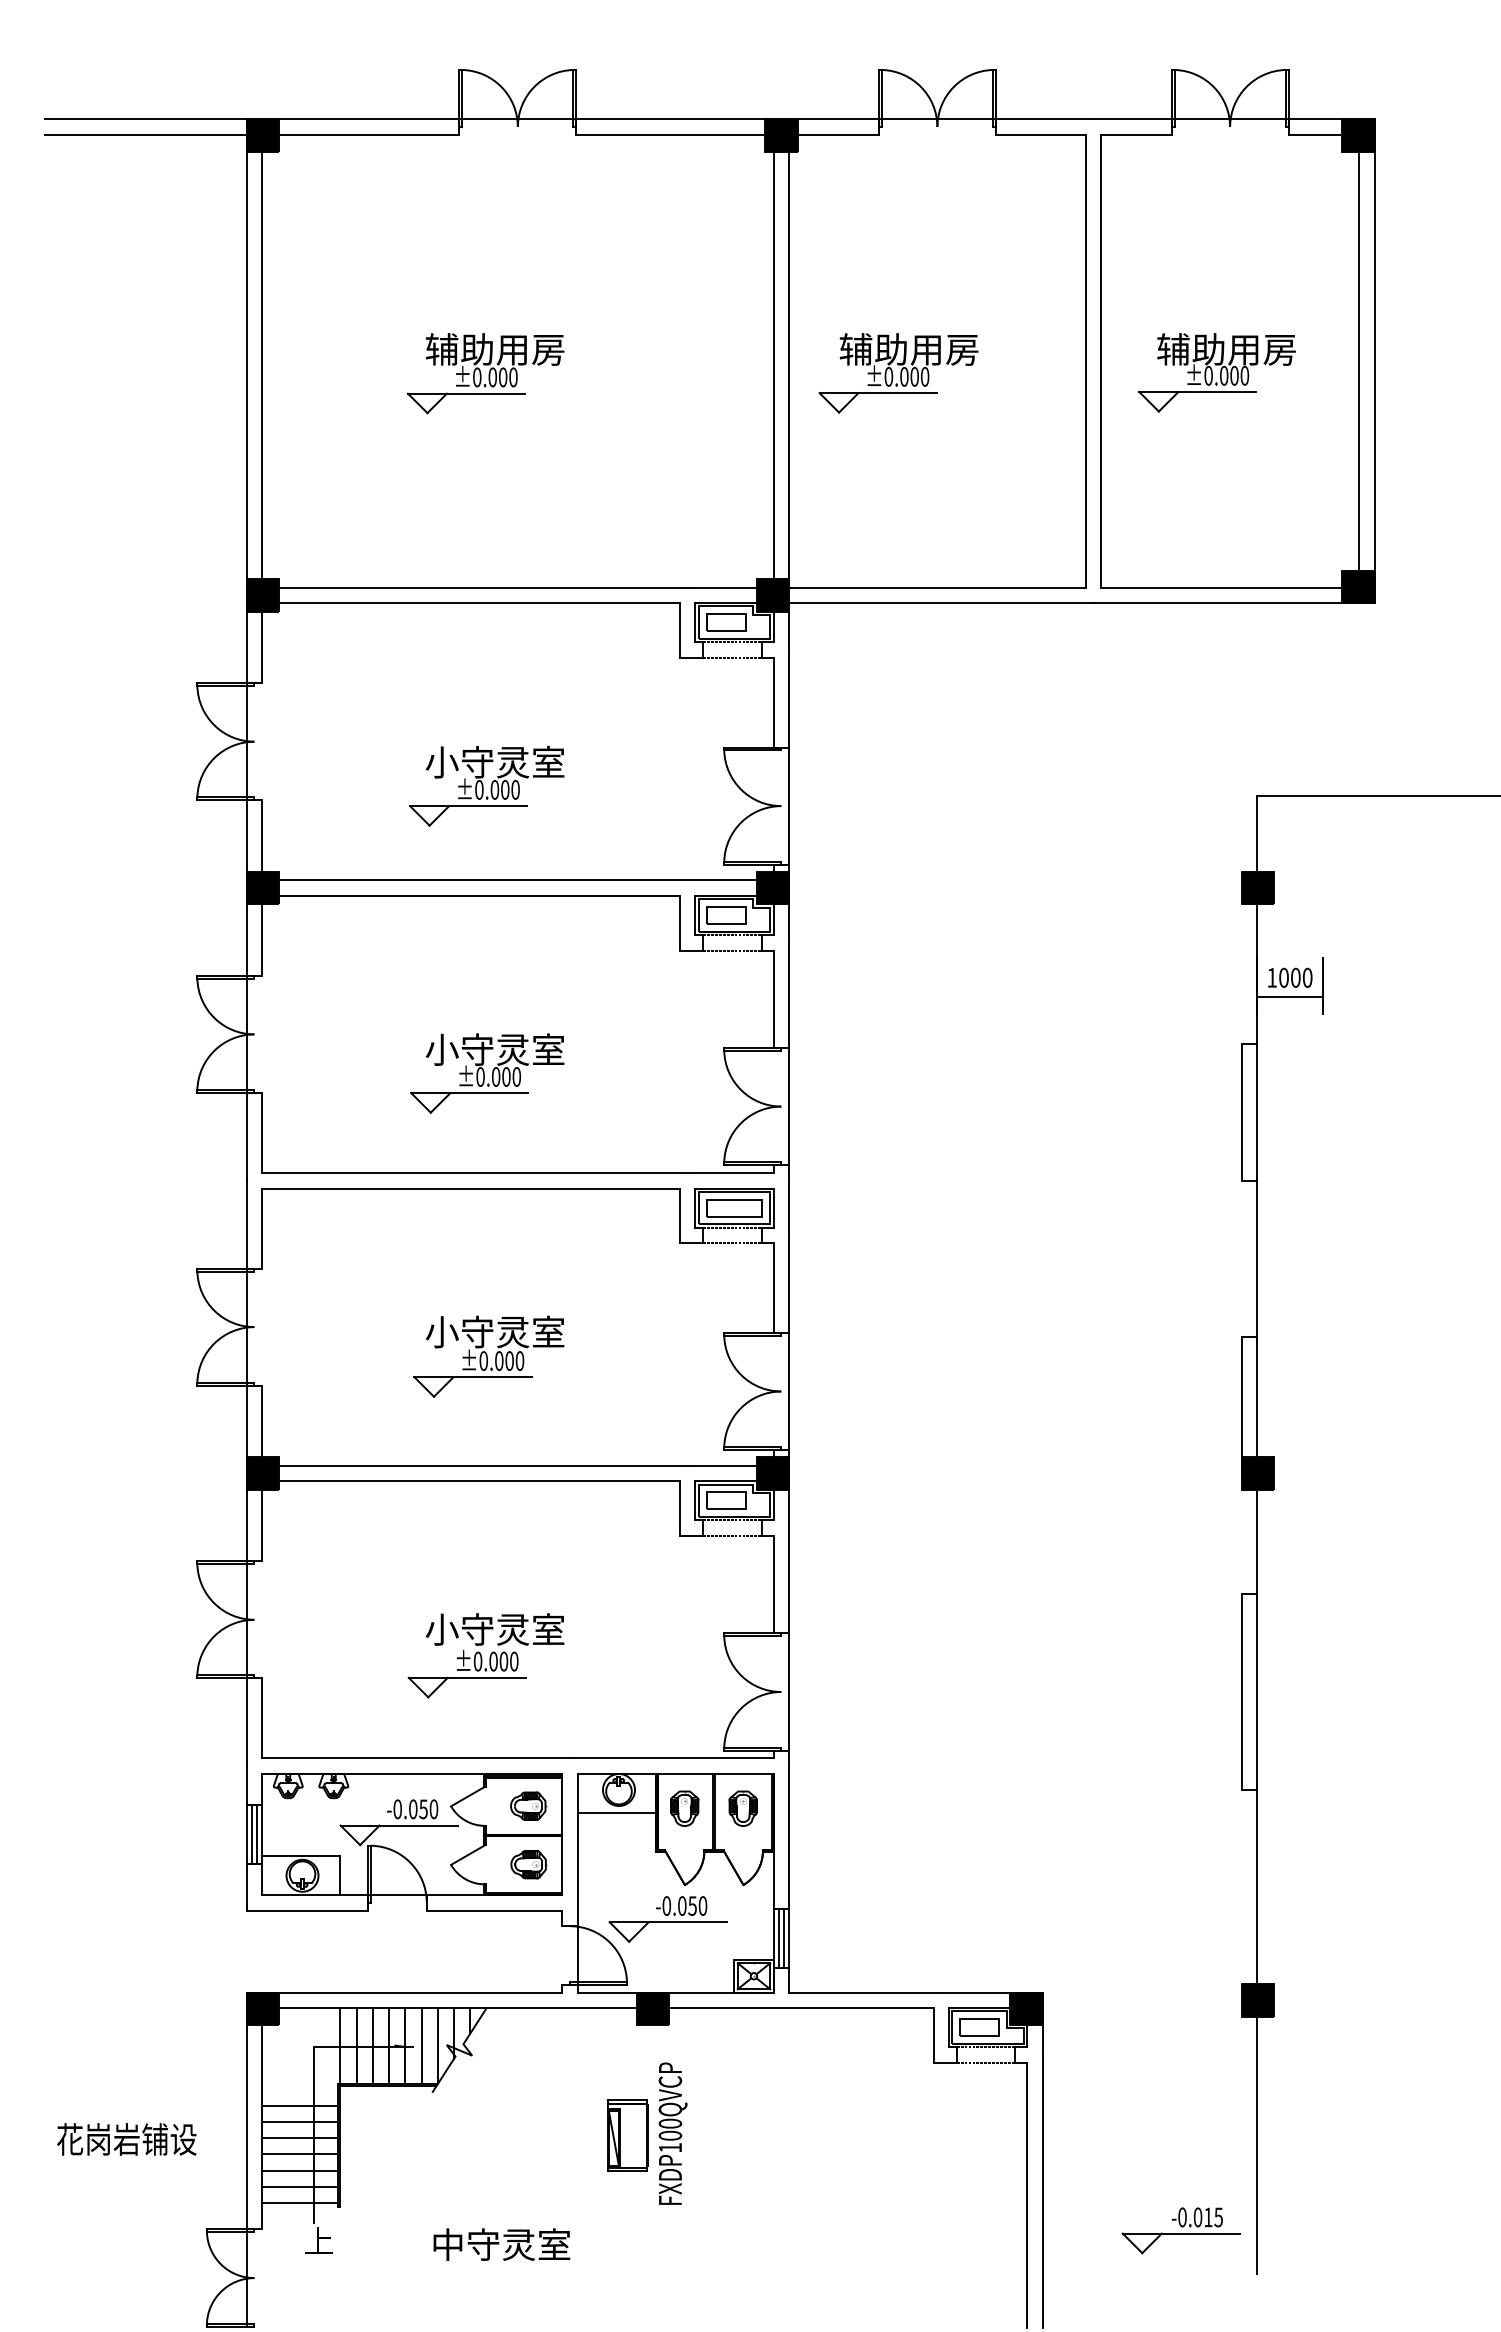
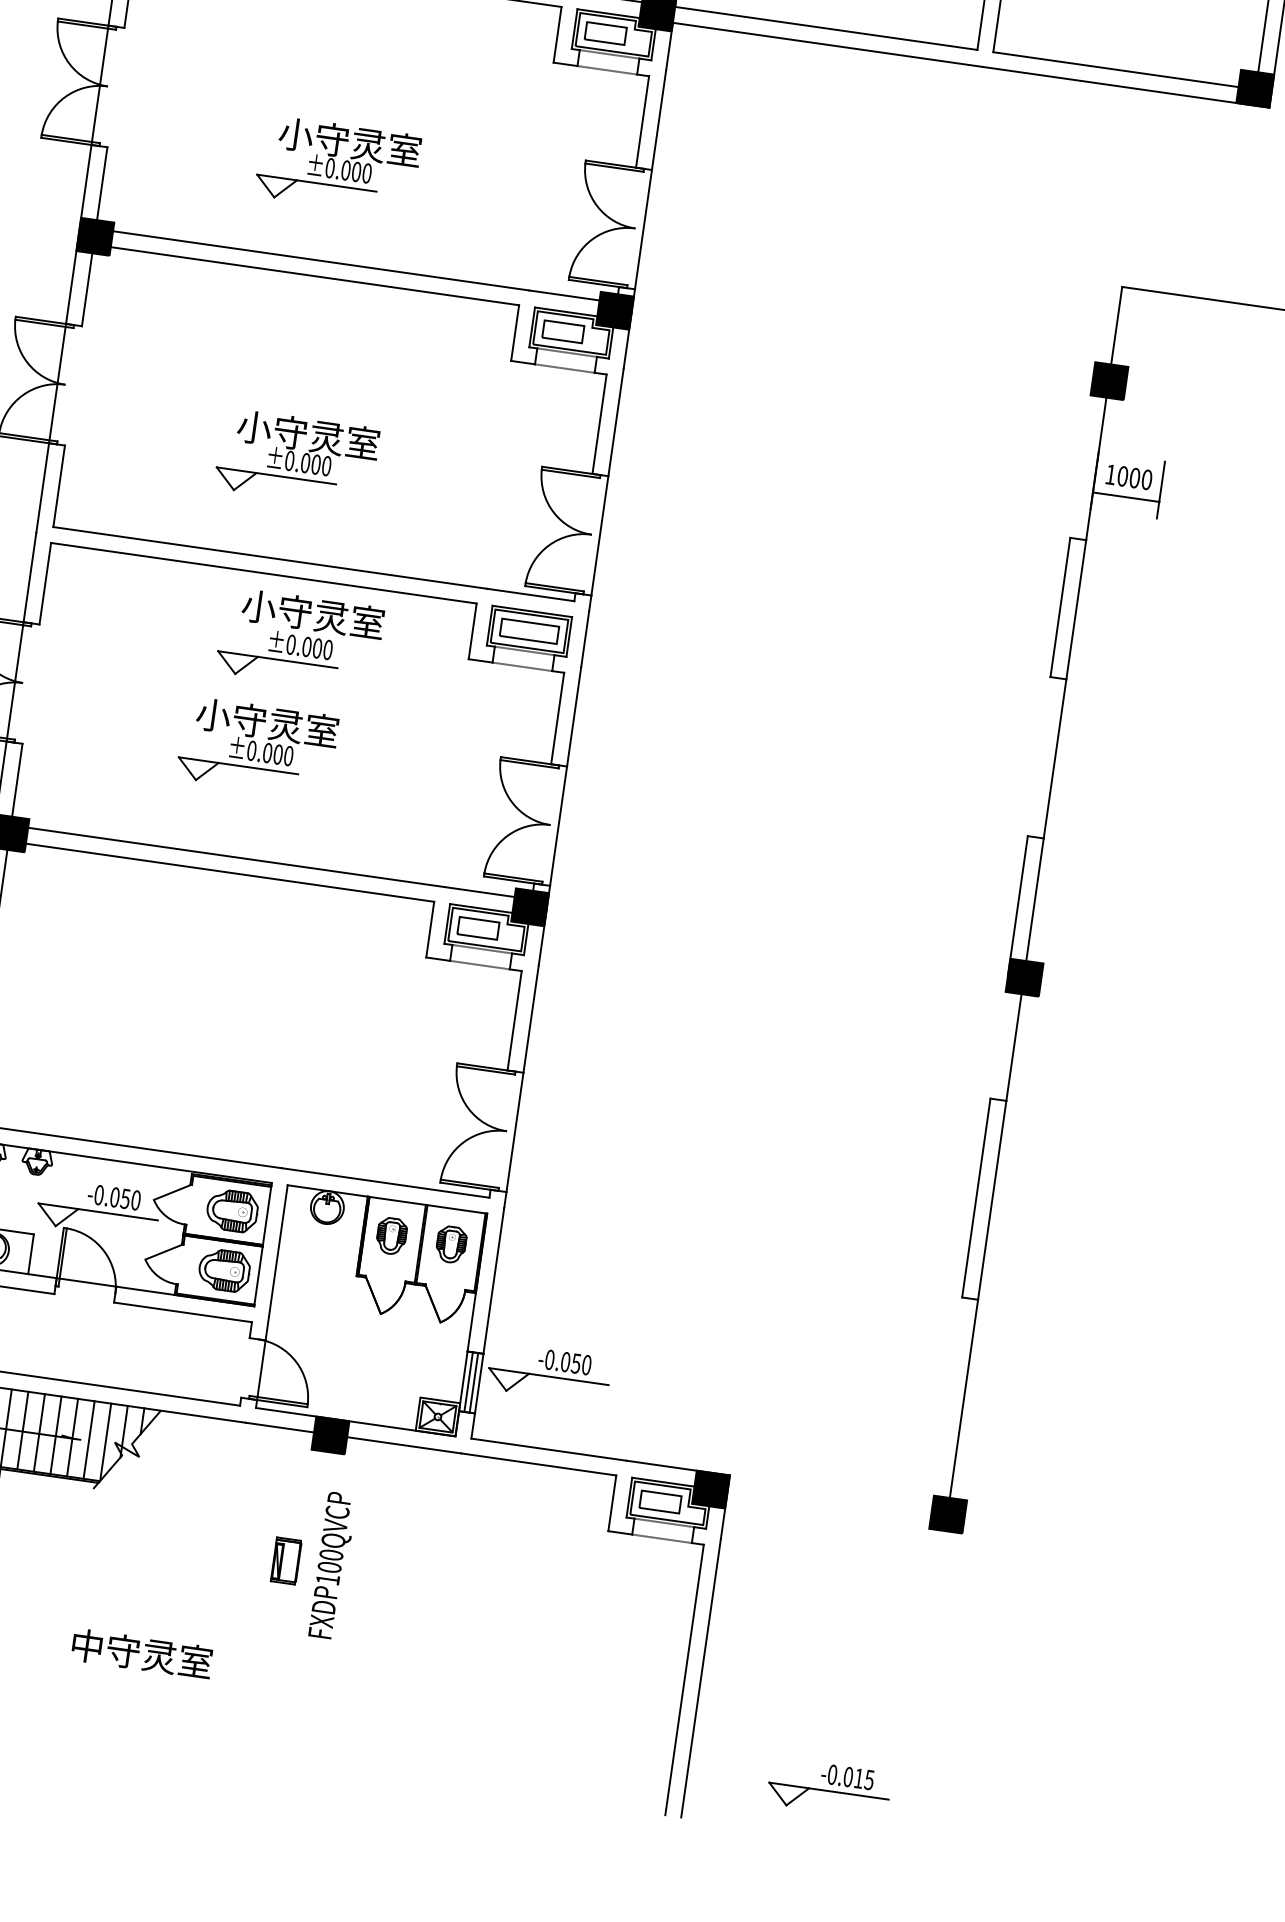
part: (485, 1655) -> (299, 639), moved
part: (528, 1805) -> (232, 1210), size x1.4
line: (616, 1813) -> (321, 1231), removed
part: (528, 1864) -> (224, 1270), size x1.4
part: (667, 1919) -> (548, 1373), moved
part: (627, 2135) -> (285, 1560), size x0.6
line: (1257, 2144) -> (926, 1661), removed
part: (1180, 2230) -> (828, 1787), moved

